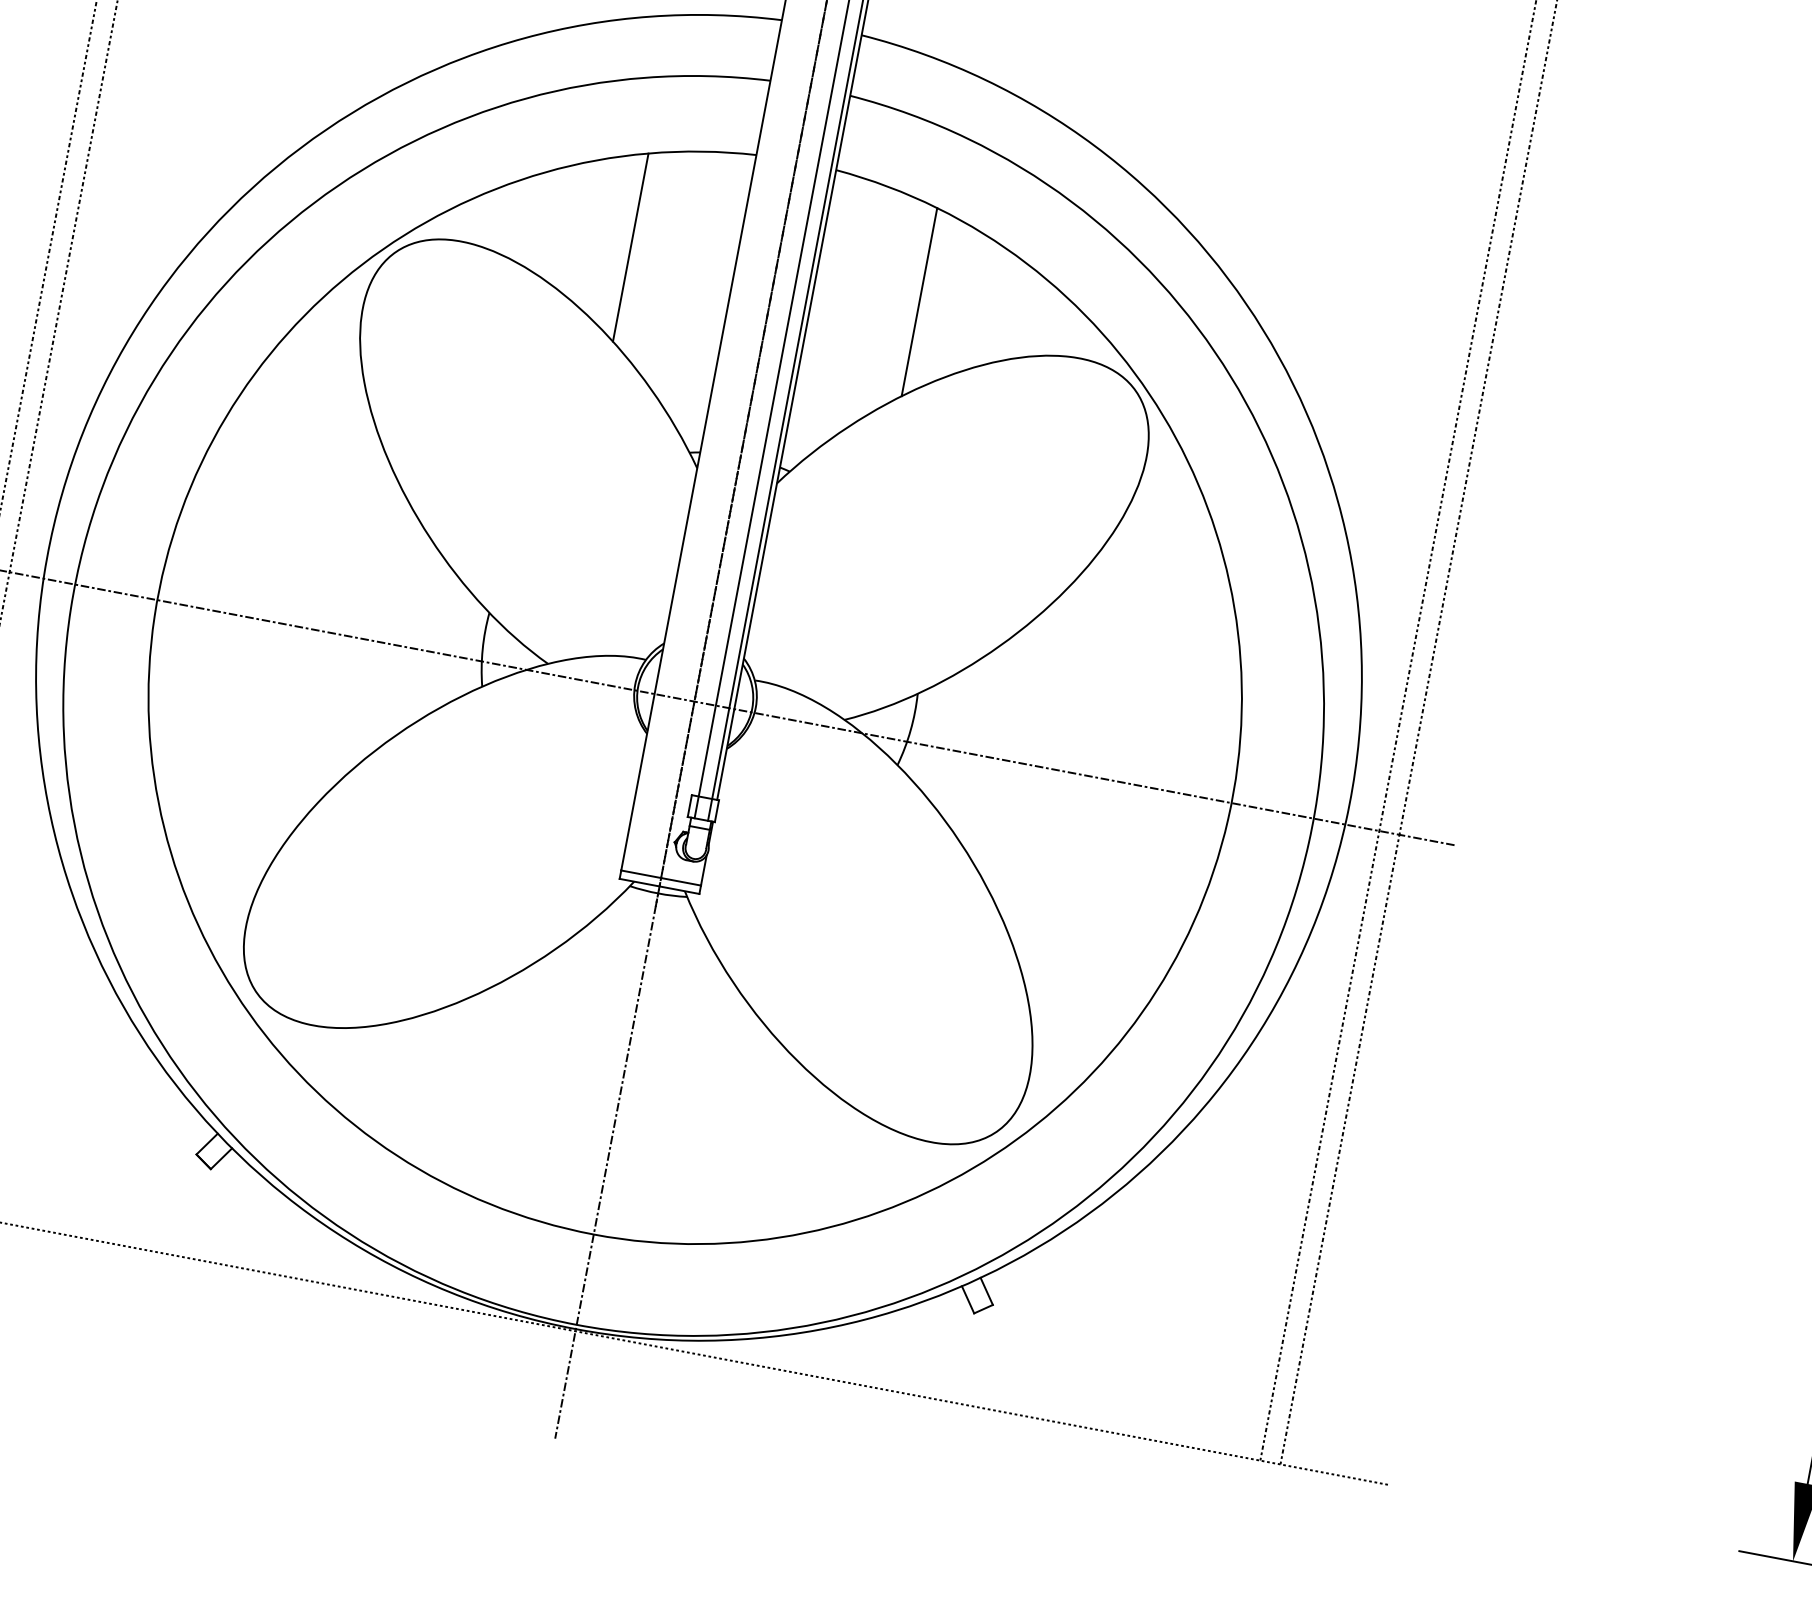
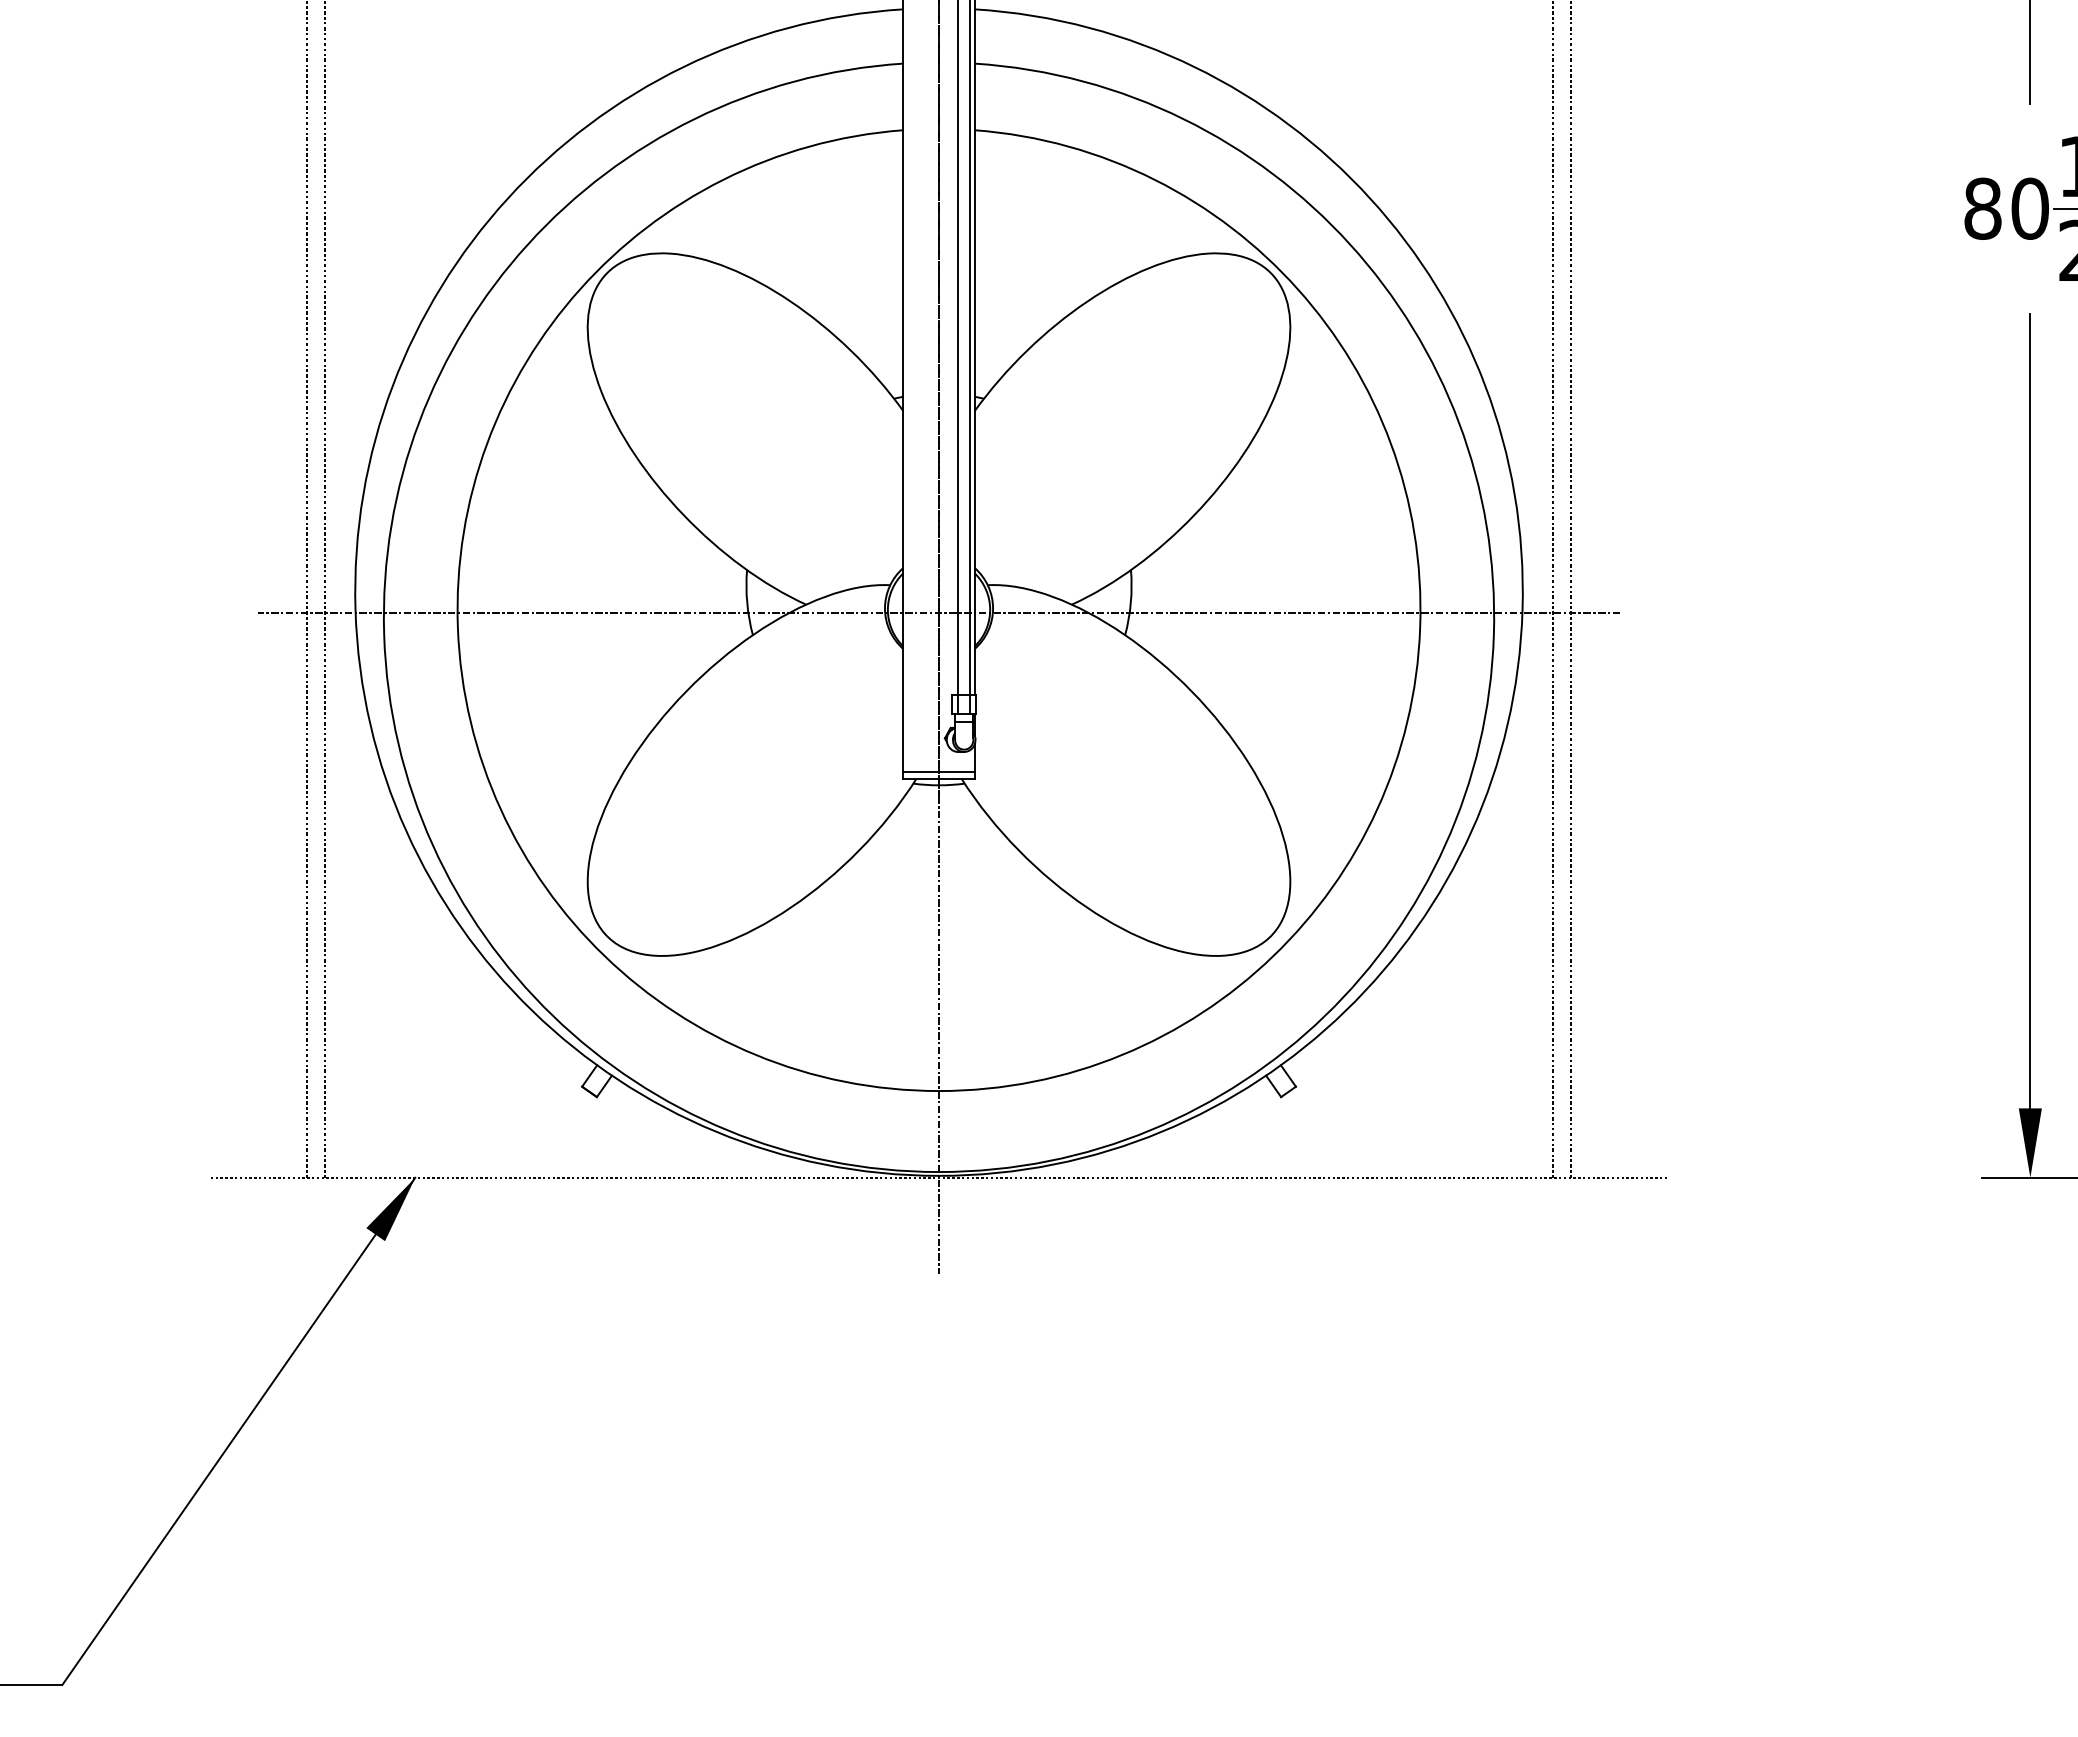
line: (630, 247) -> (809, 230), removed
line: (919, 301) -> (1068, 230), removed

